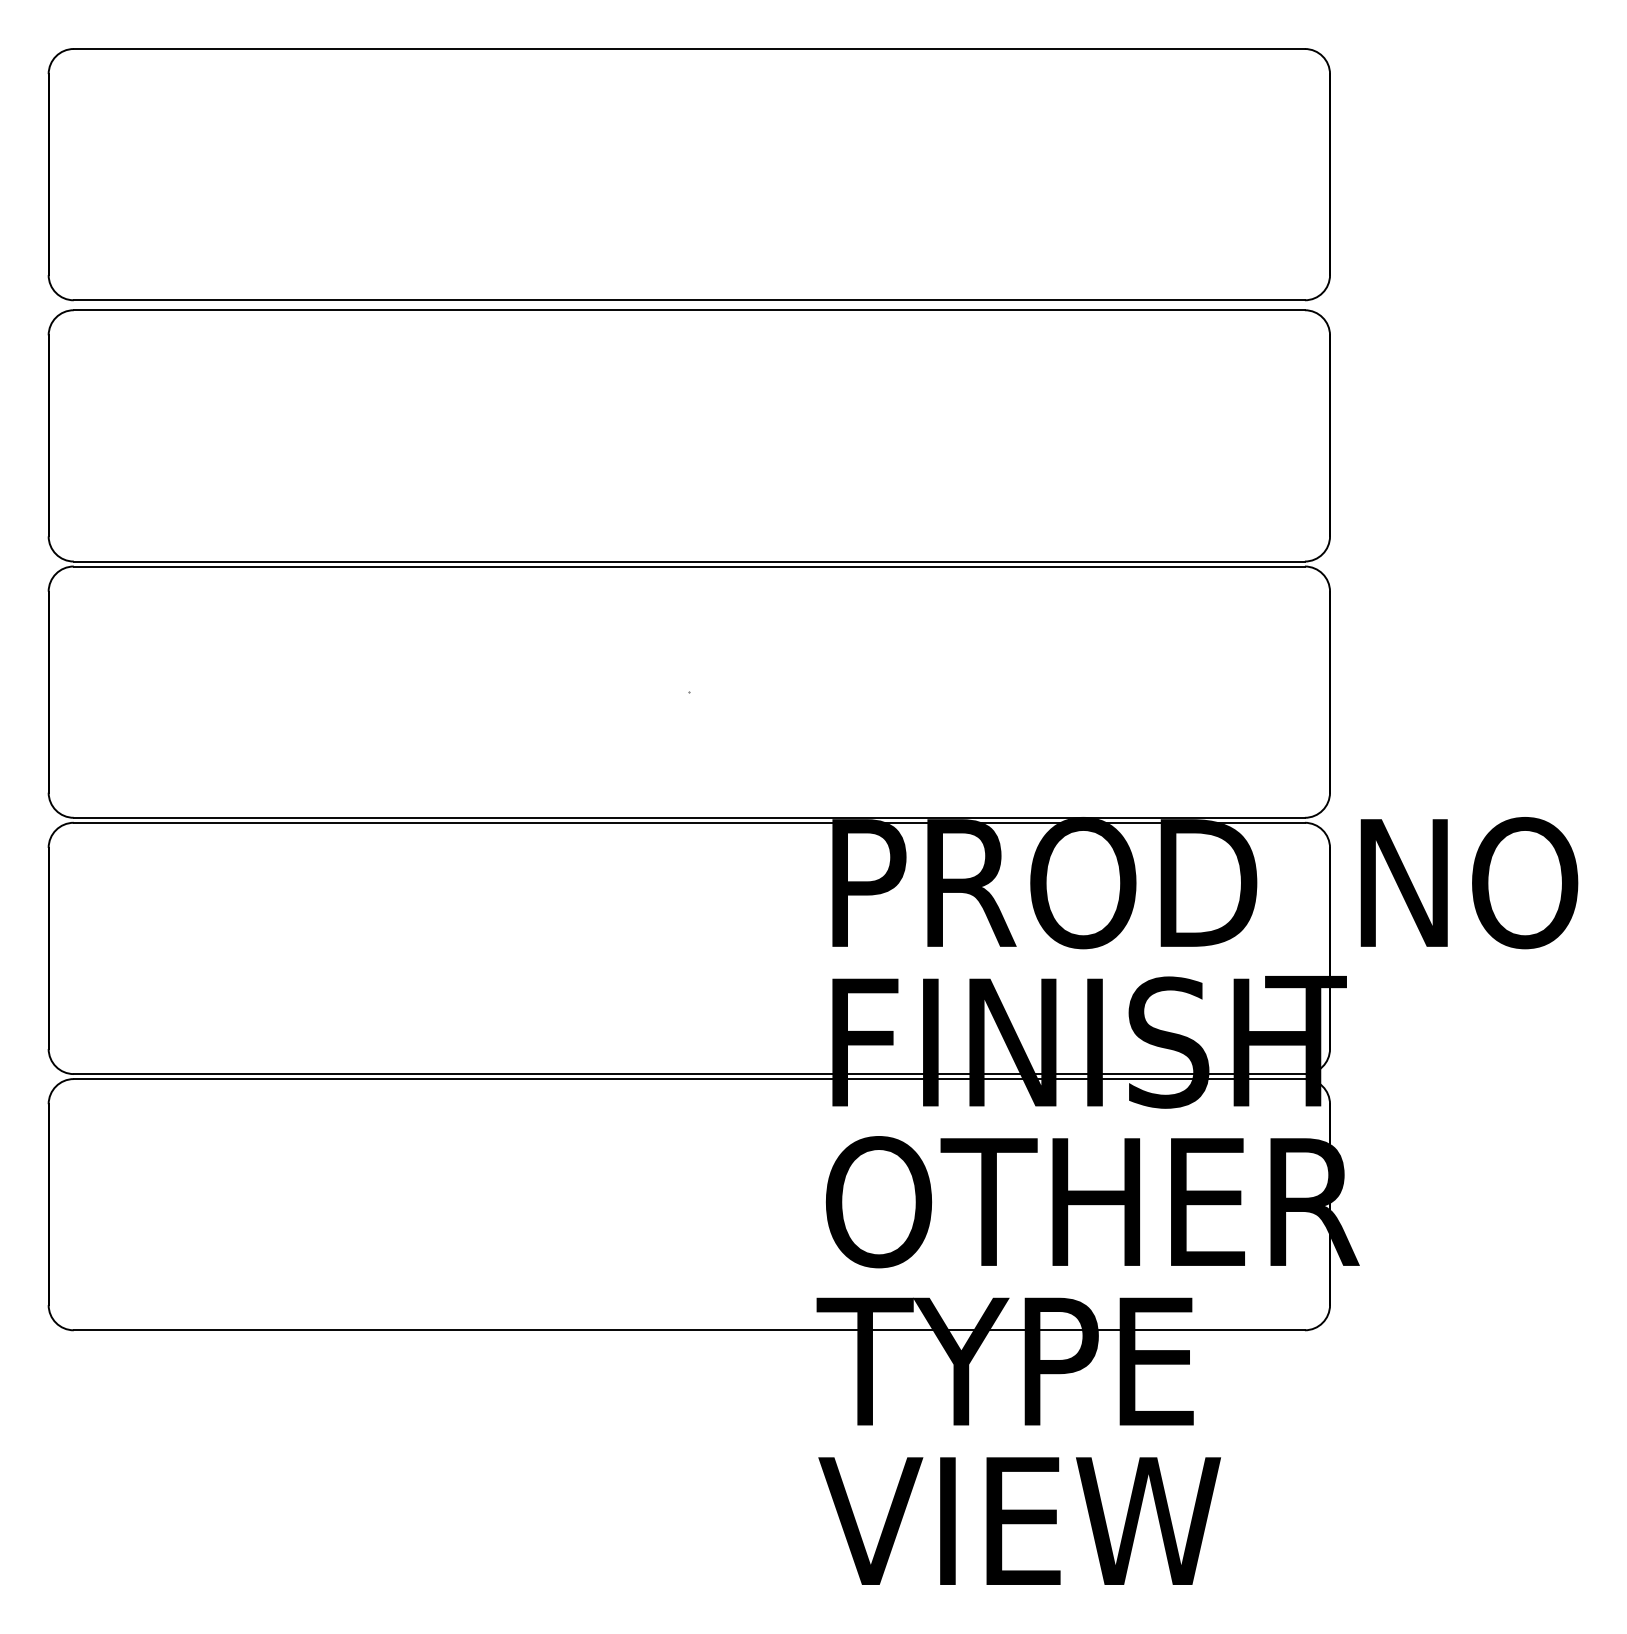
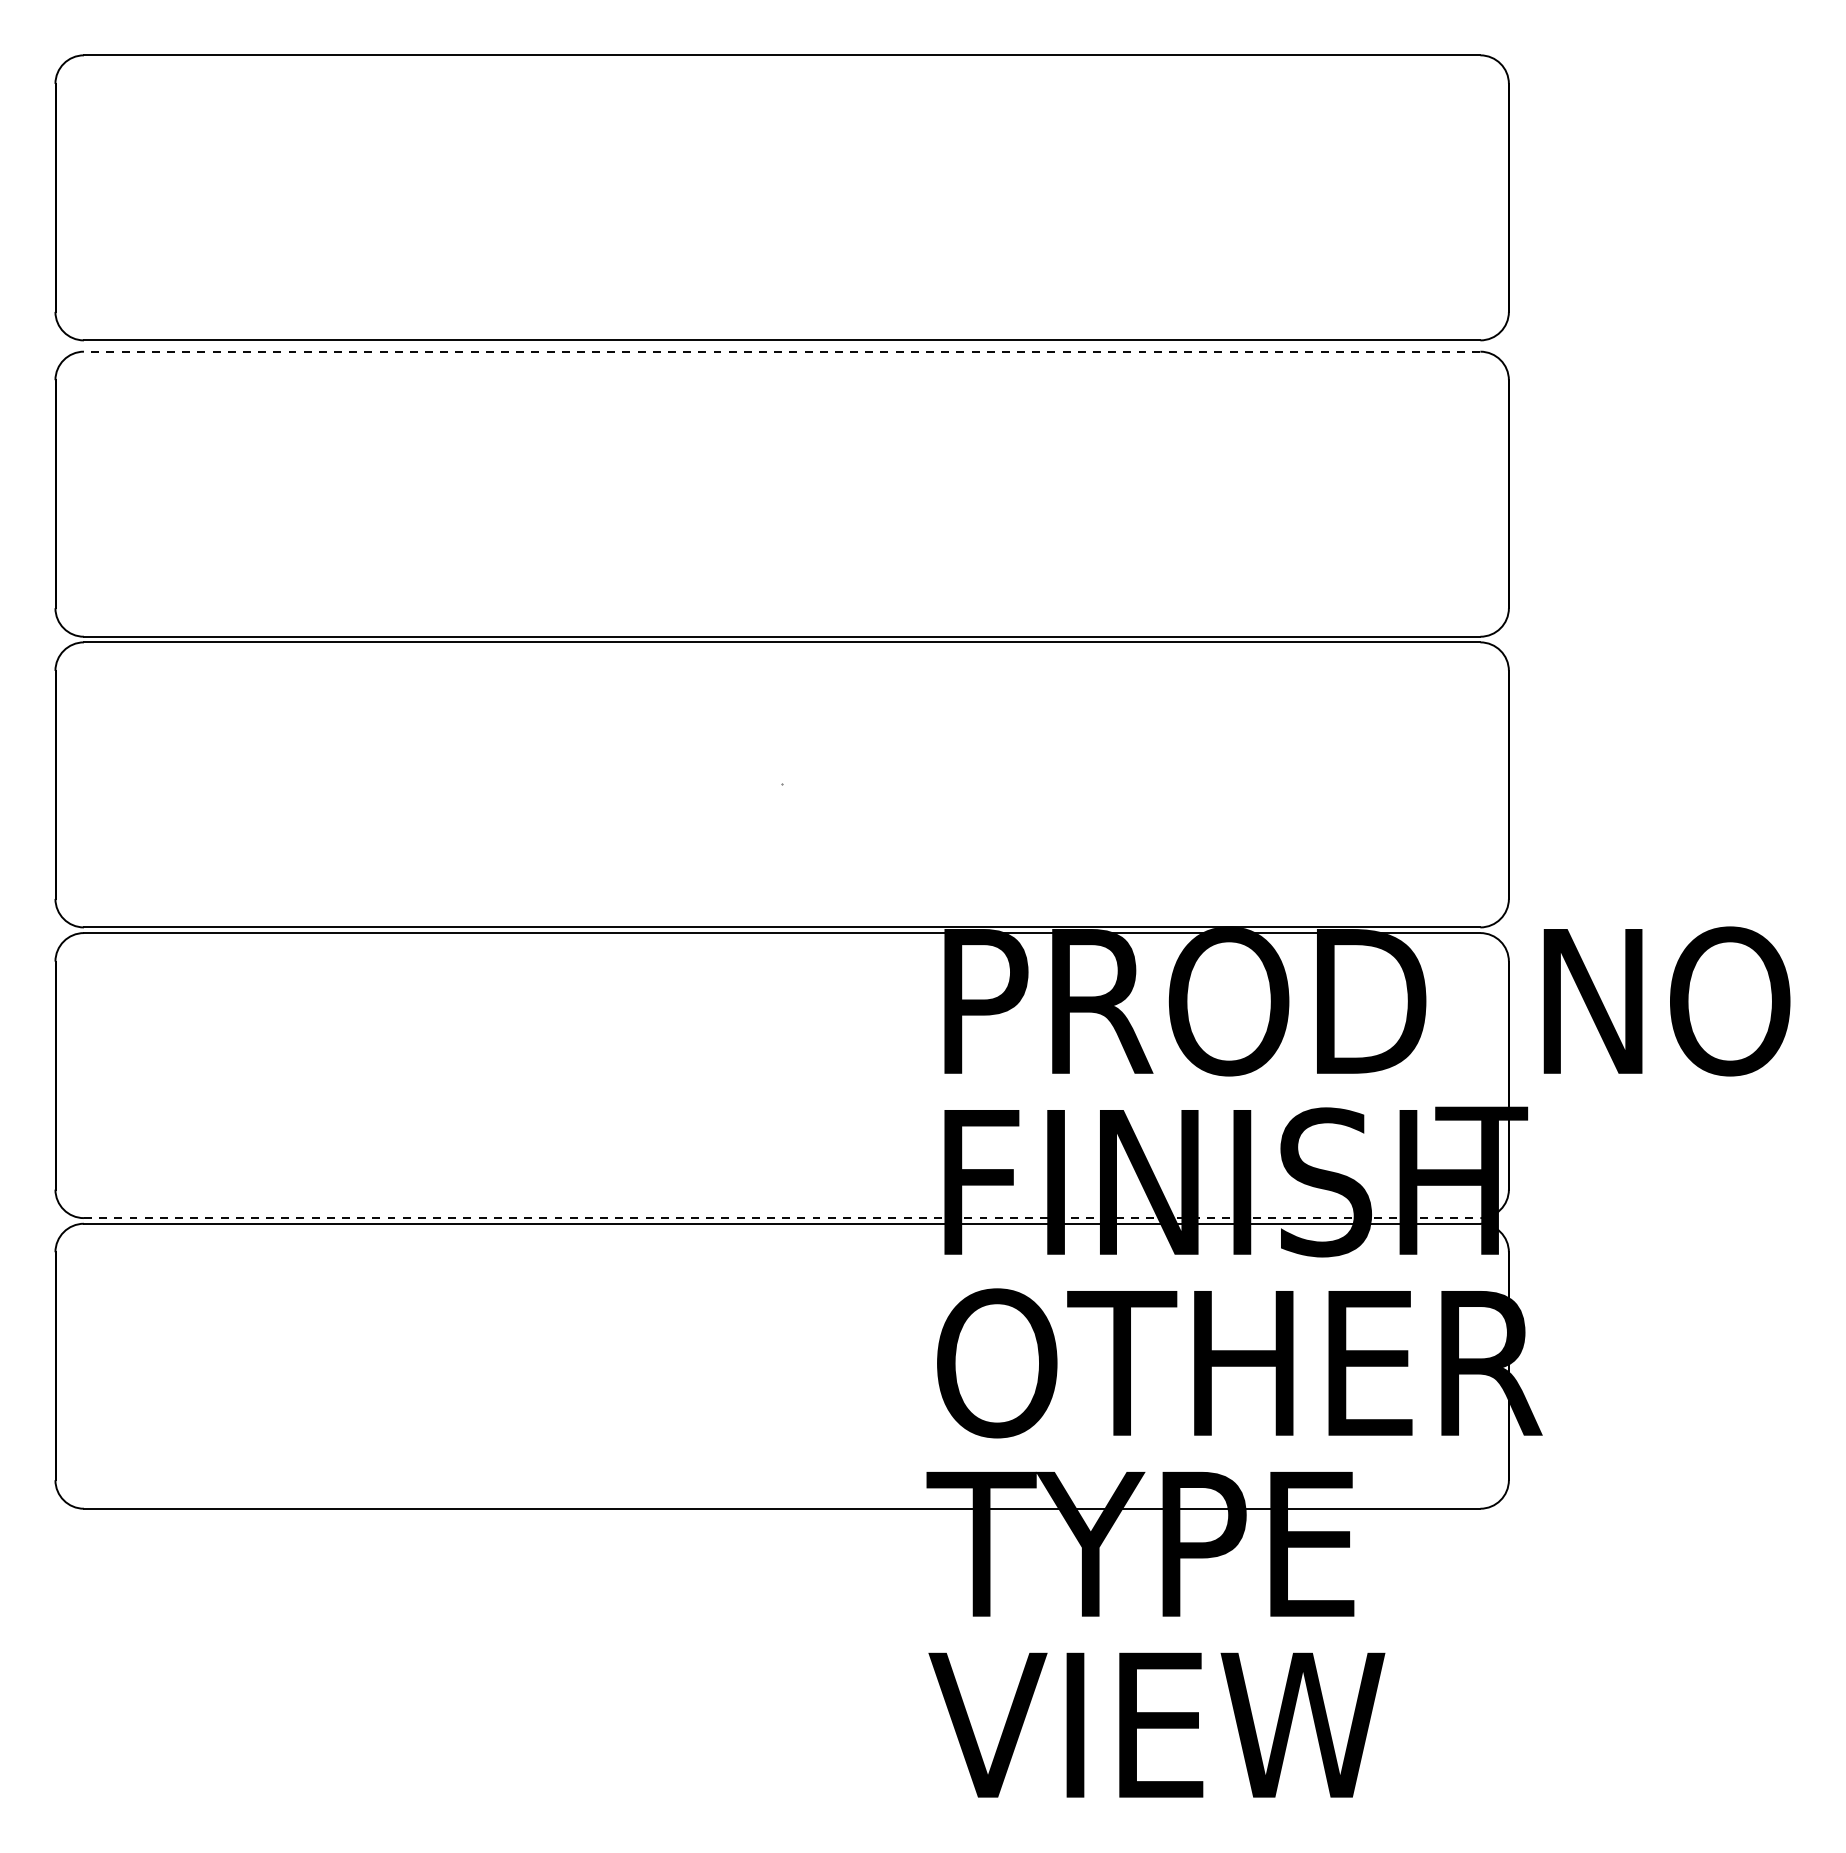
line: (689, 310) -> (782, 351), solid -> dashed
line: (689, 1074) -> (782, 1218), solid -> dashed

